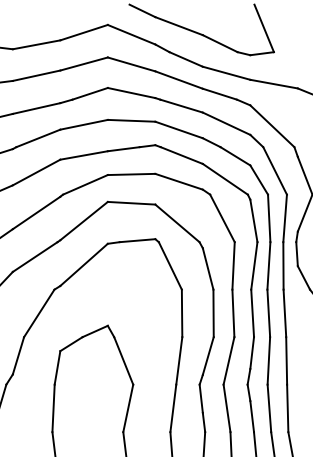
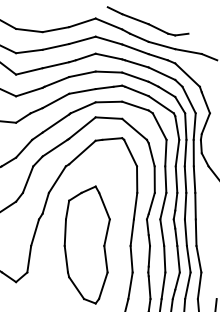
line: (263, 28) -> (182, 20), removed

